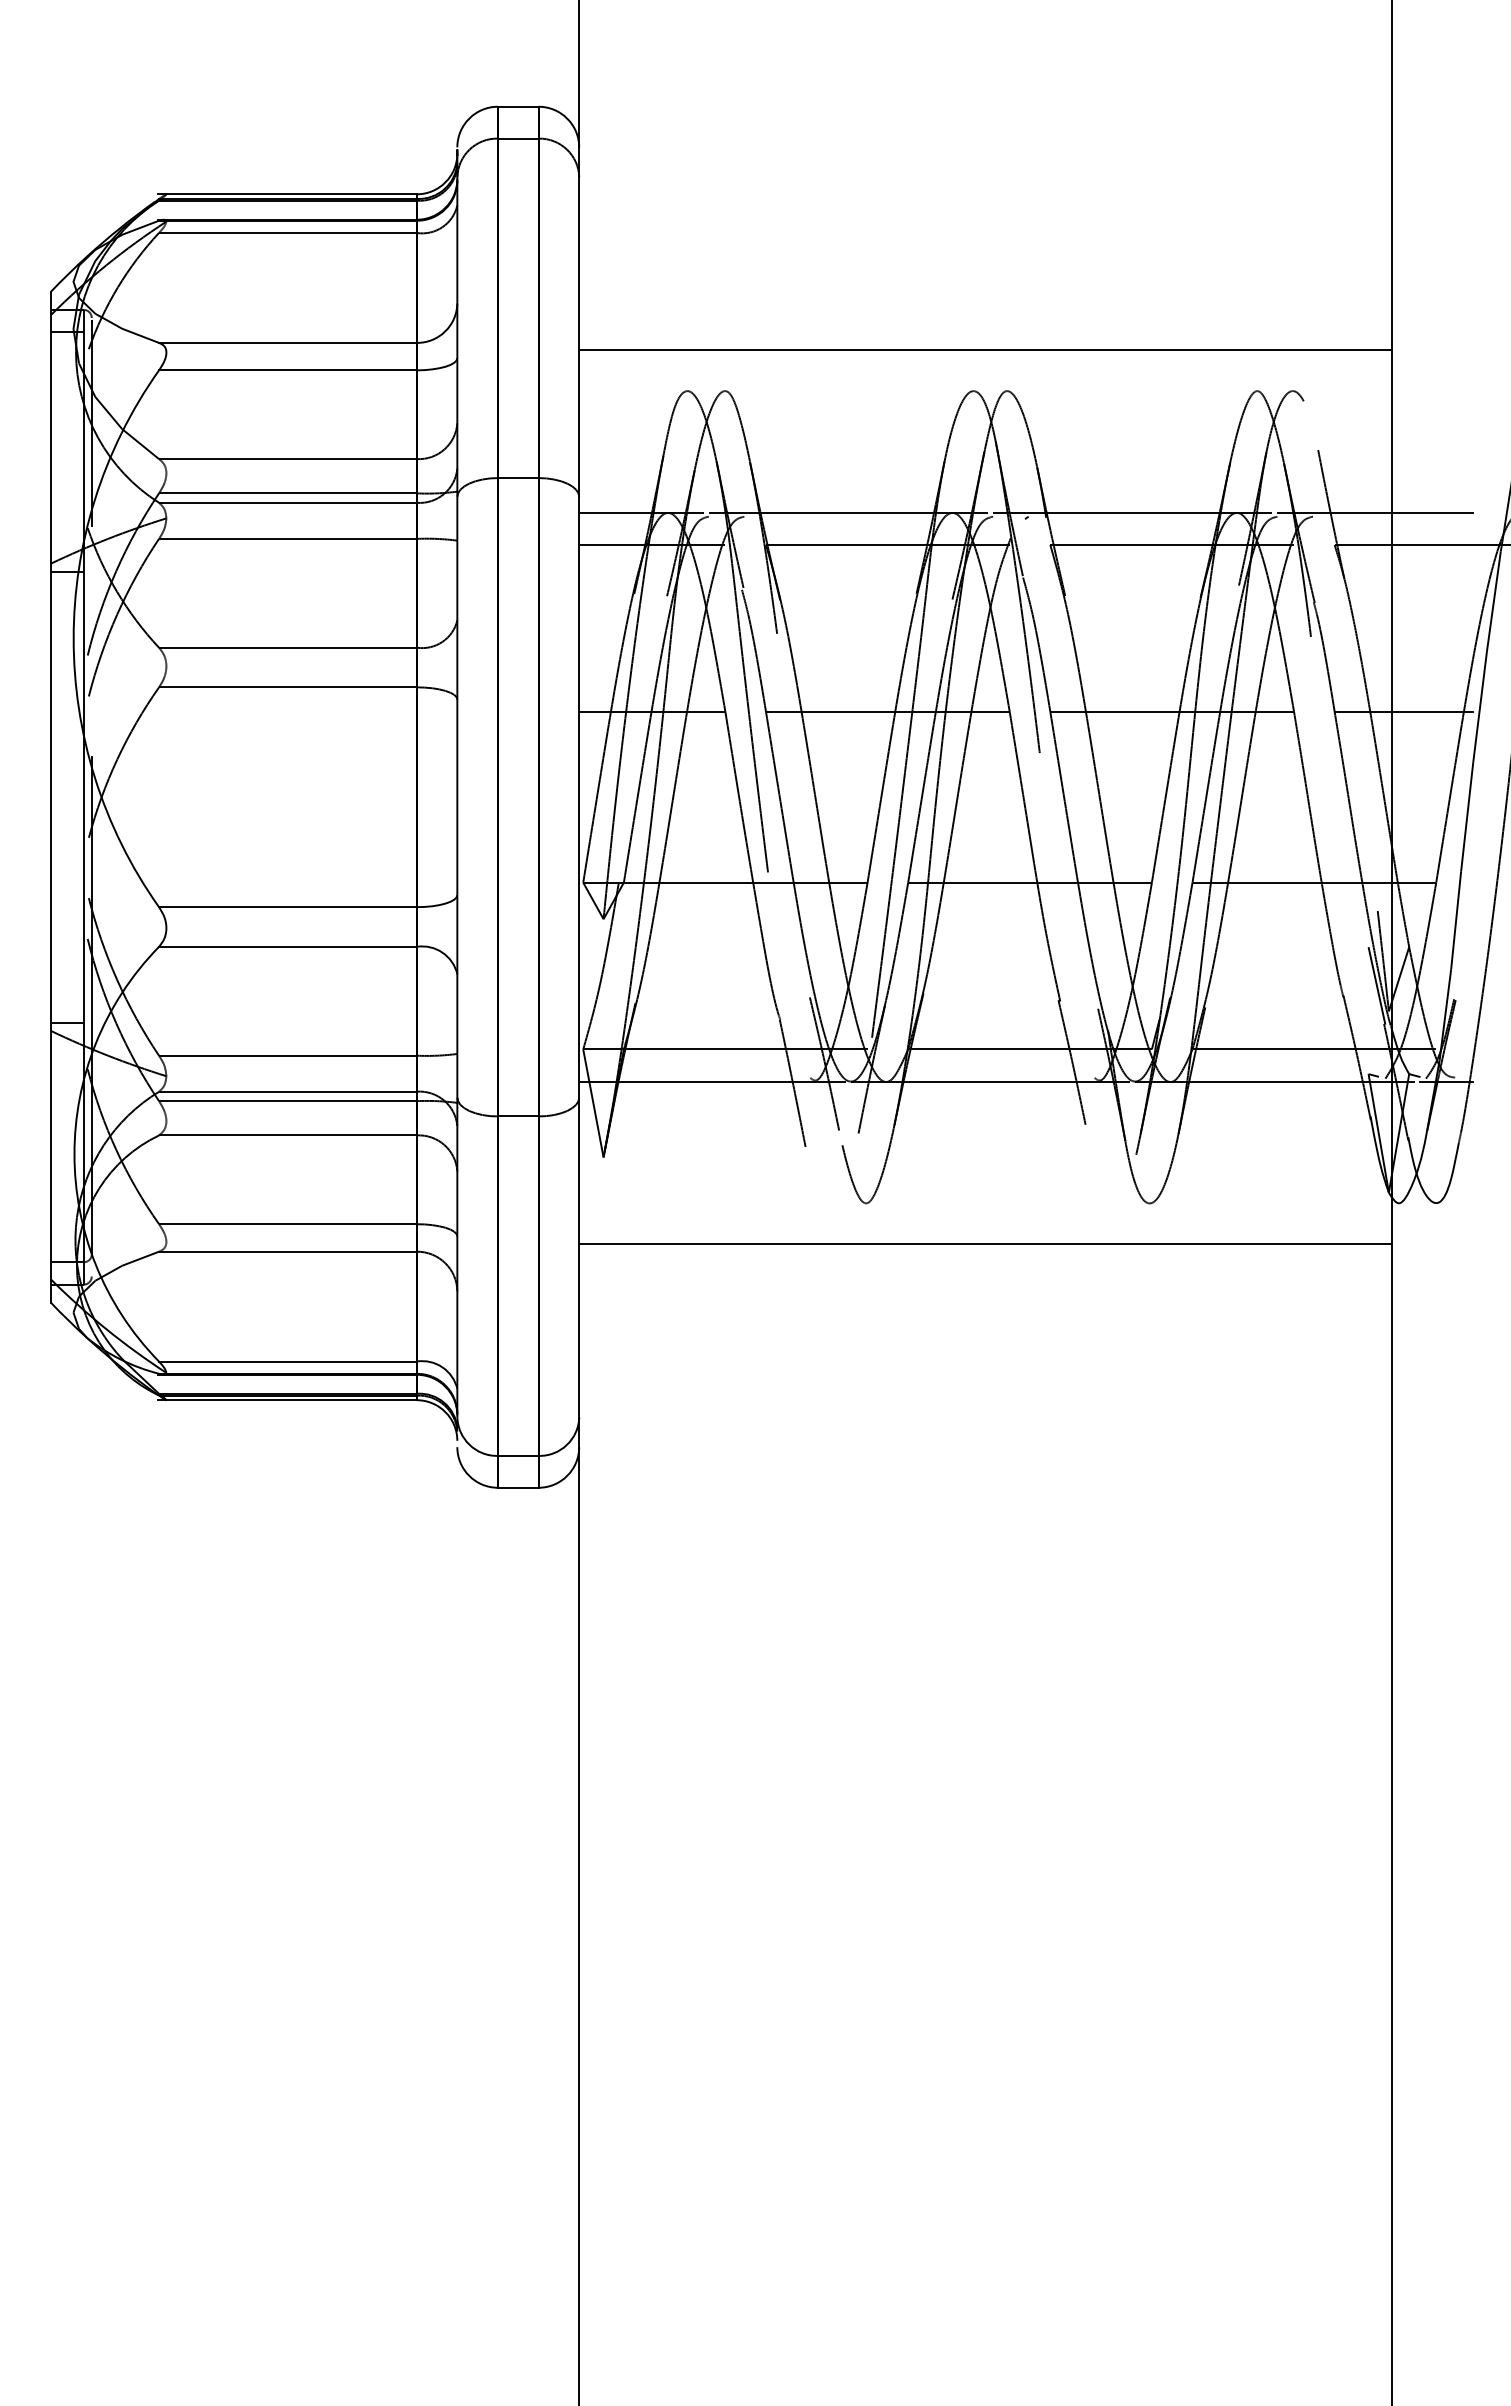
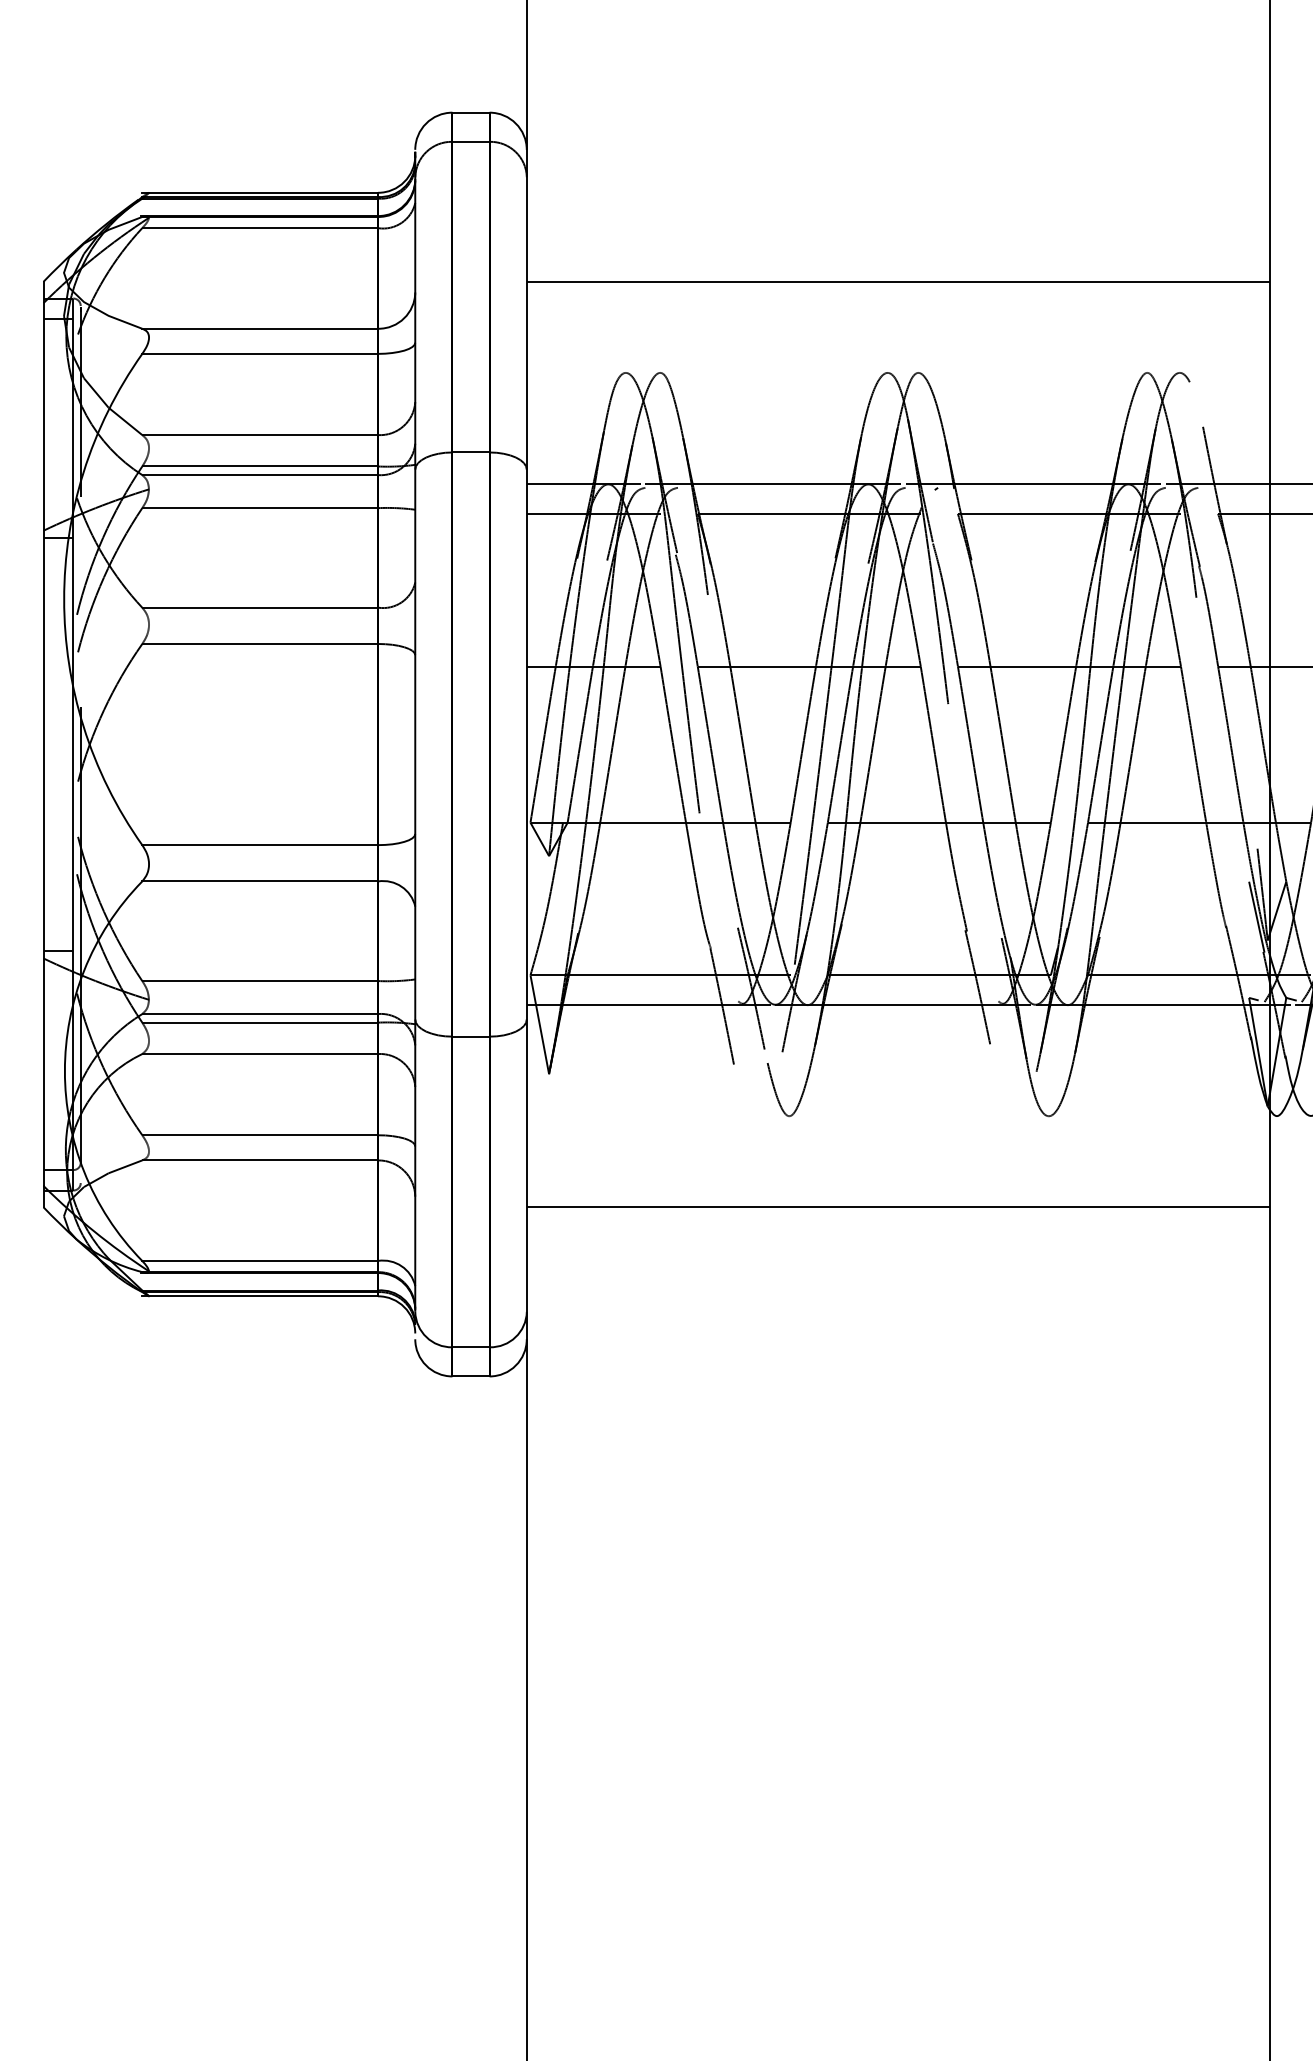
line: (985, 350) -> (898, 281), moved
line: (985, 1244) -> (898, 1206), moved

